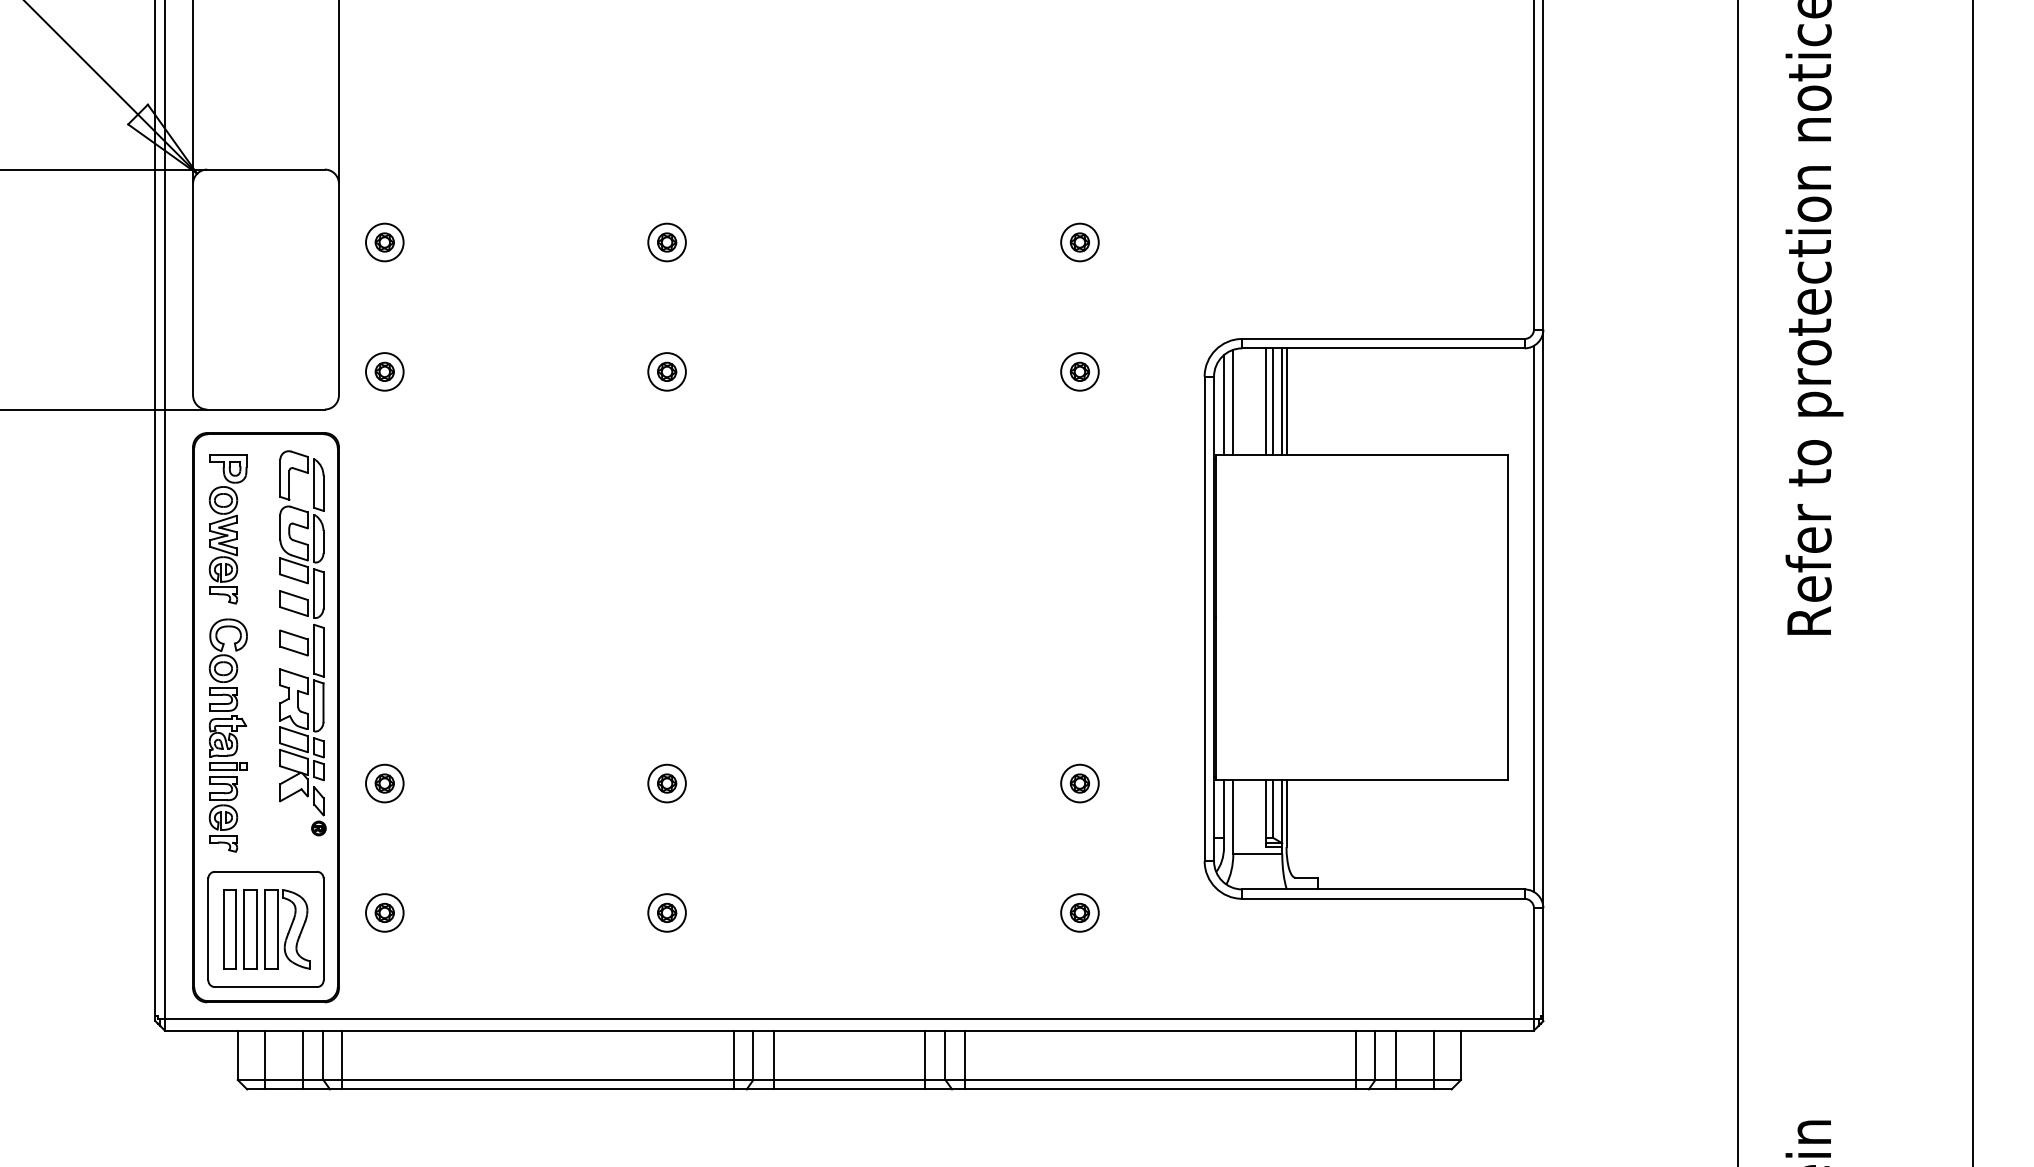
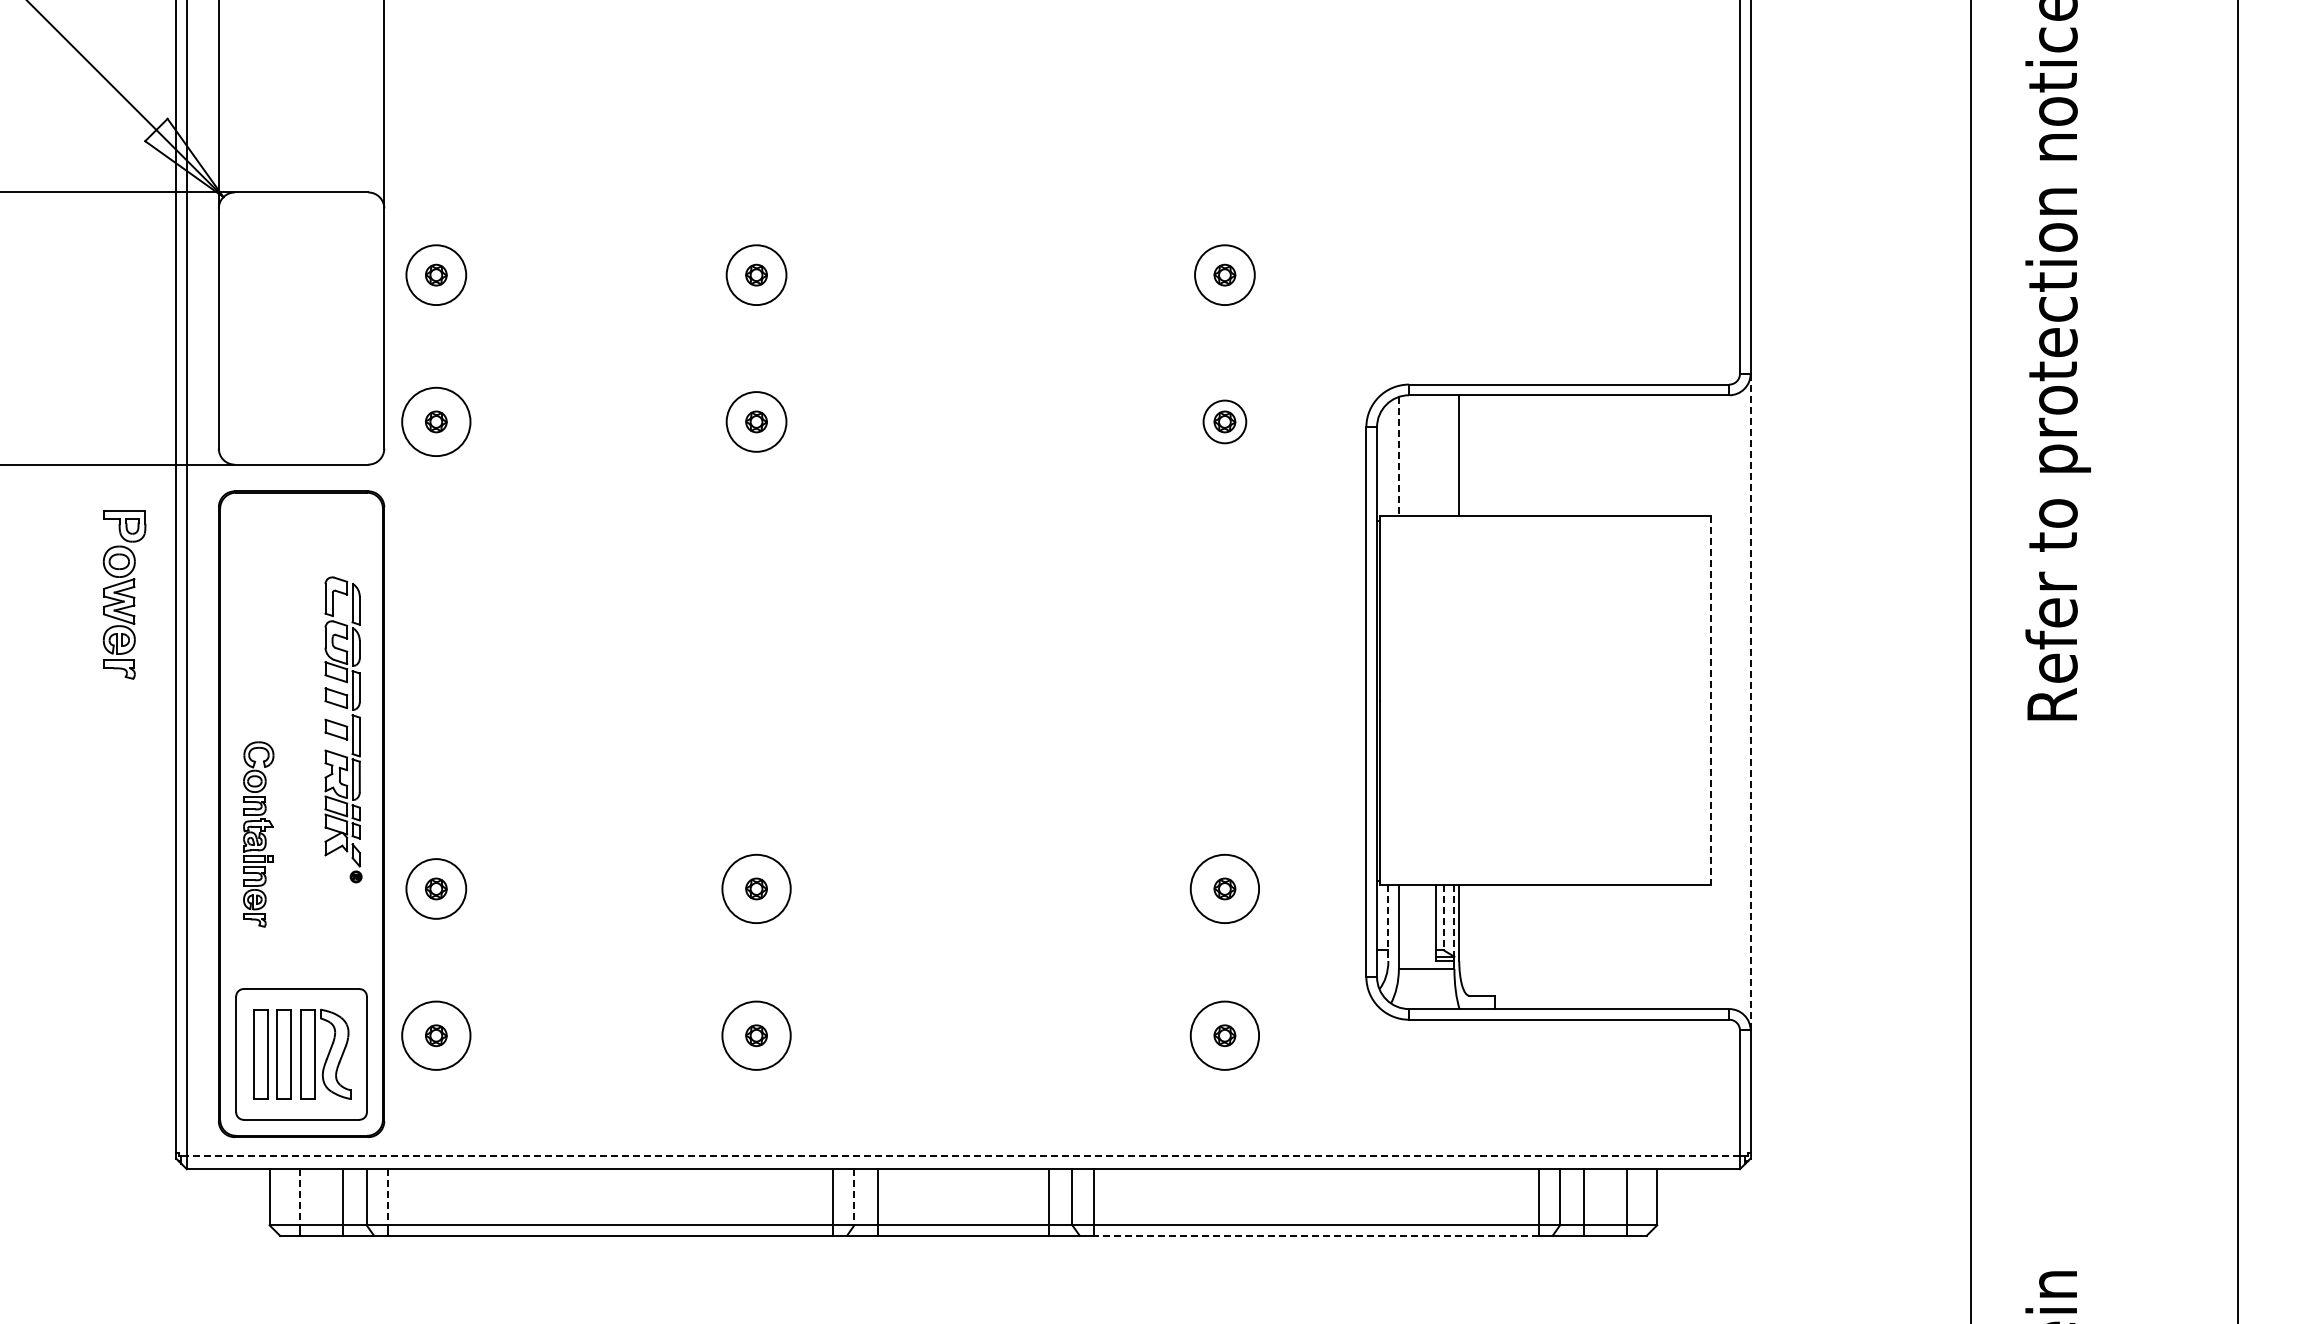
circle: (384, 241) -> (435, 274), size x1.4
circle: (667, 241) -> (756, 274), size x1.4
circle: (1079, 241) -> (1224, 274), size x1.4
circle: (384, 371) -> (435, 421), size x1.6
circle: (667, 371) -> (756, 421), size x1.4
line: (1265, 401) -> (1435, 455), removed
line: (1272, 401) -> (1443, 455), removed
line: (1282, 401) -> (1454, 455), removed
line: (1232, 402) -> (1398, 456), solid -> dashed
line: (1224, 404) -> (1388, 459), removed
part: (228, 529) -> (124, 594), moved
line: (1507, 618) -> (1710, 701), solid -> dashed
line: (1533, 618) -> (1739, 701), removed
line: (1543, 619) -> (1750, 702), solid -> dashed
part: (302, 643) -> (343, 729), size x0.7
part: (228, 735) -> (258, 834), size x0.7
circle: (384, 783) -> (435, 888), size x1.4
circle: (667, 783) -> (756, 888), size x1.6
circle: (1079, 783) -> (1224, 888), size x1.6
line: (1272, 808) -> (1443, 917), solid -> dashed
line: (1282, 812) -> (1454, 921), solid -> dashed
line: (1224, 814) -> (1388, 923), solid -> dashed
circle: (384, 912) -> (435, 1035), size x1.6
circle: (667, 912) -> (756, 1035), size x1.6
circle: (1079, 912) -> (1224, 1035), size x1.6
line: (849, 1018) -> (963, 1155), solid -> dashed
line: (265, 1055) -> (300, 1197), solid -> dashed
line: (342, 1055) -> (388, 1197), solid -> dashed
line: (753, 1055) -> (854, 1197), solid -> dashed
line: (1159, 1089) -> (1315, 1235), solid -> dashed

